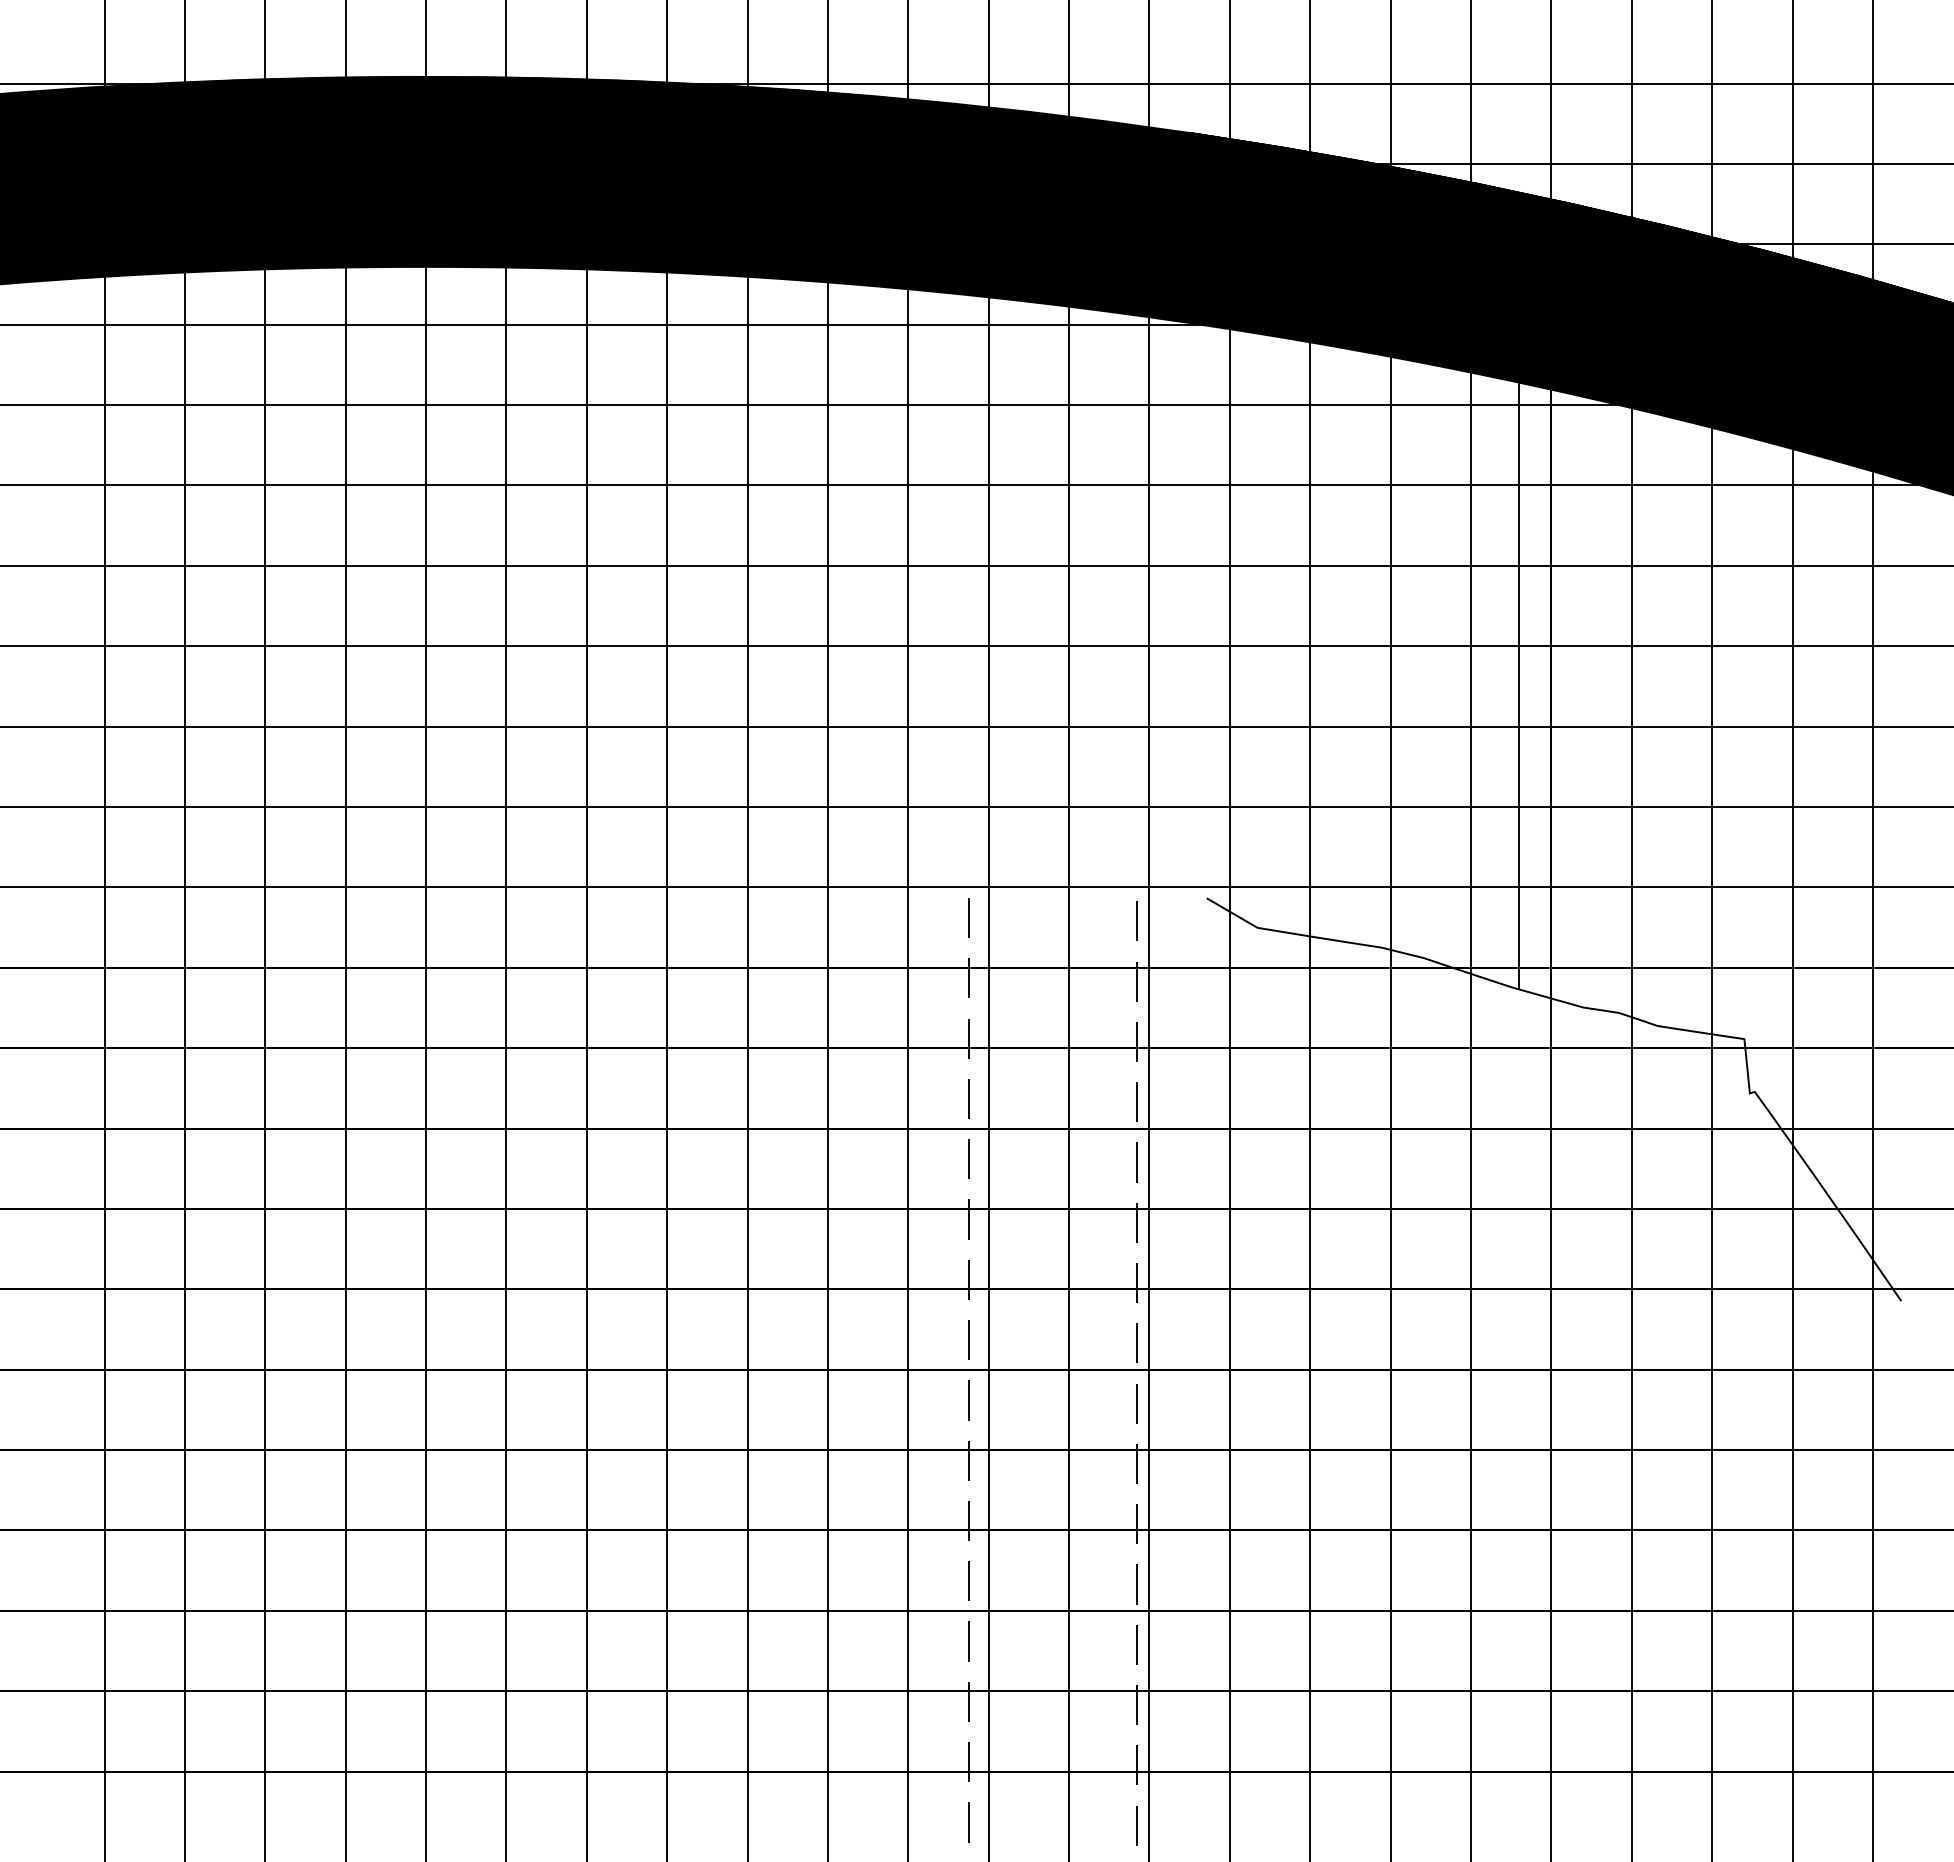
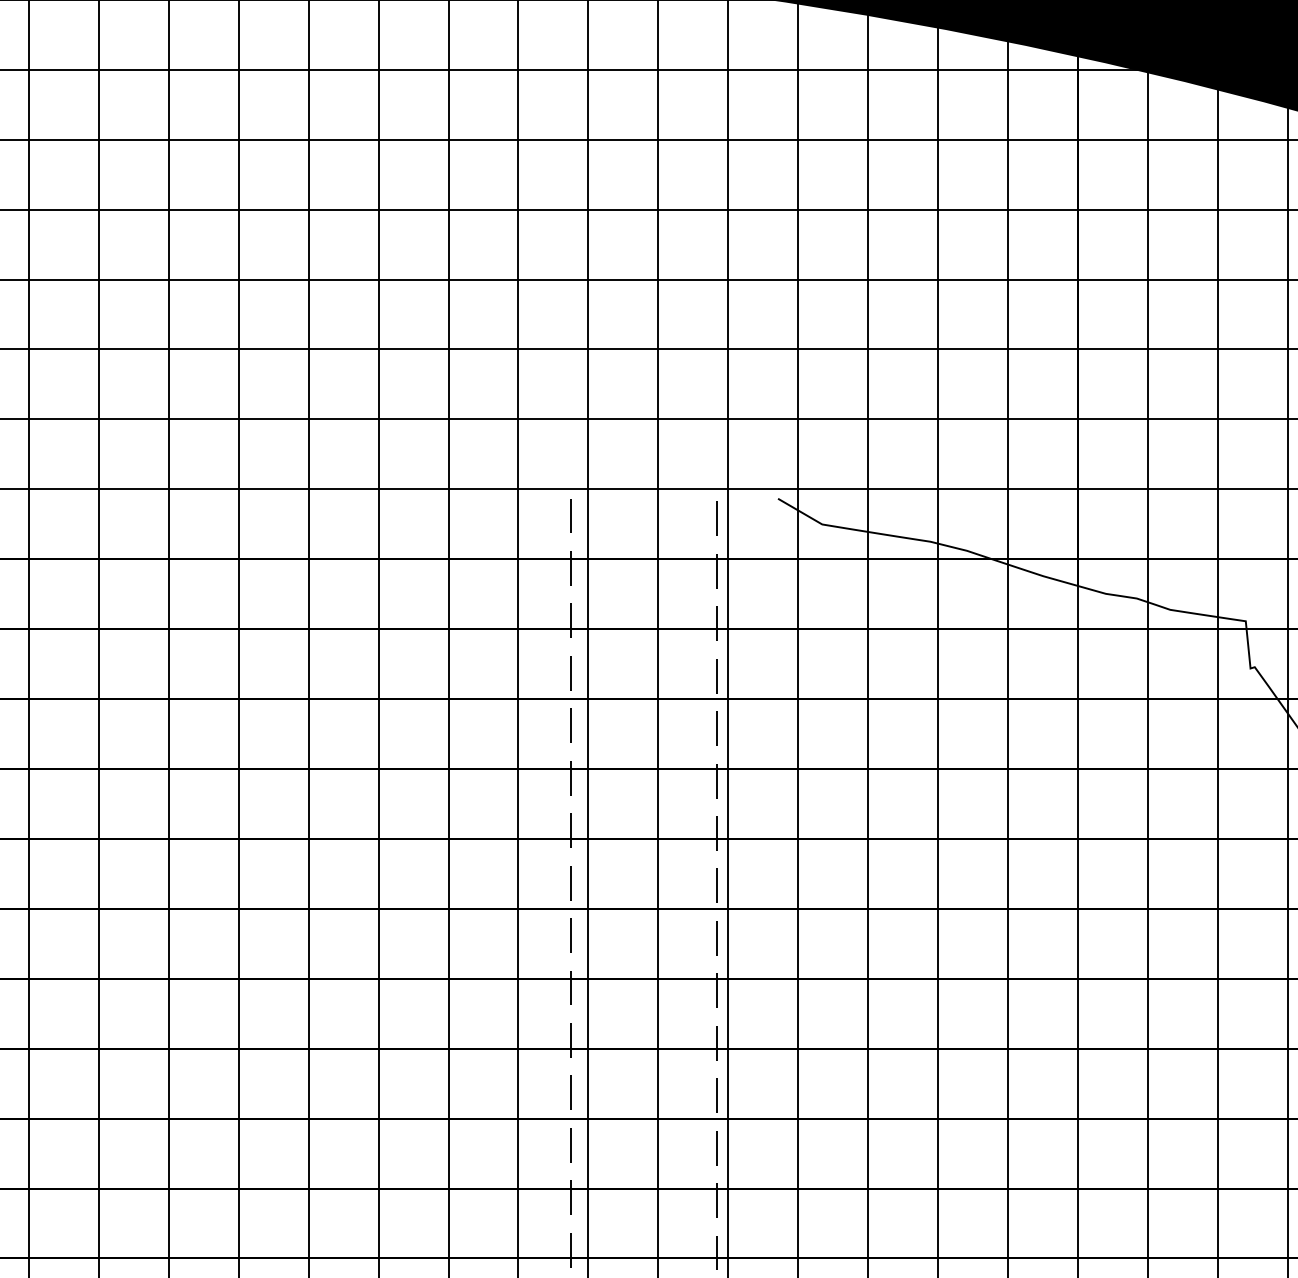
line: (1519, 686) -> (1050, 314), removed

